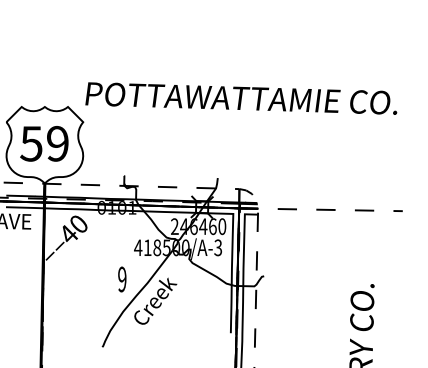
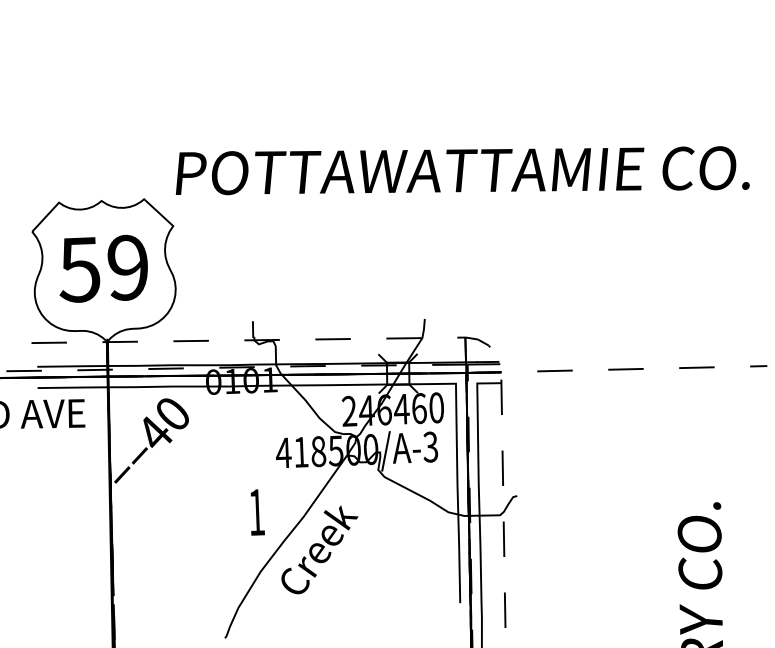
text: (122, 279) -> (257, 512), 9 -> 1

